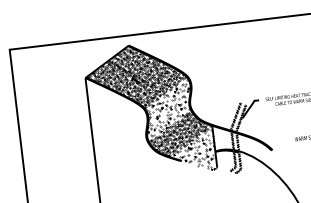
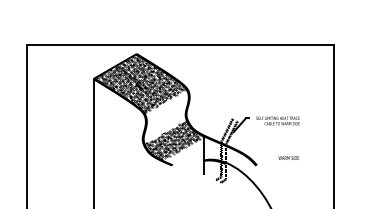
hatch: (167, 107) -> (165, 114), removed
hatch: (194, 151) -> (185, 158), removed

